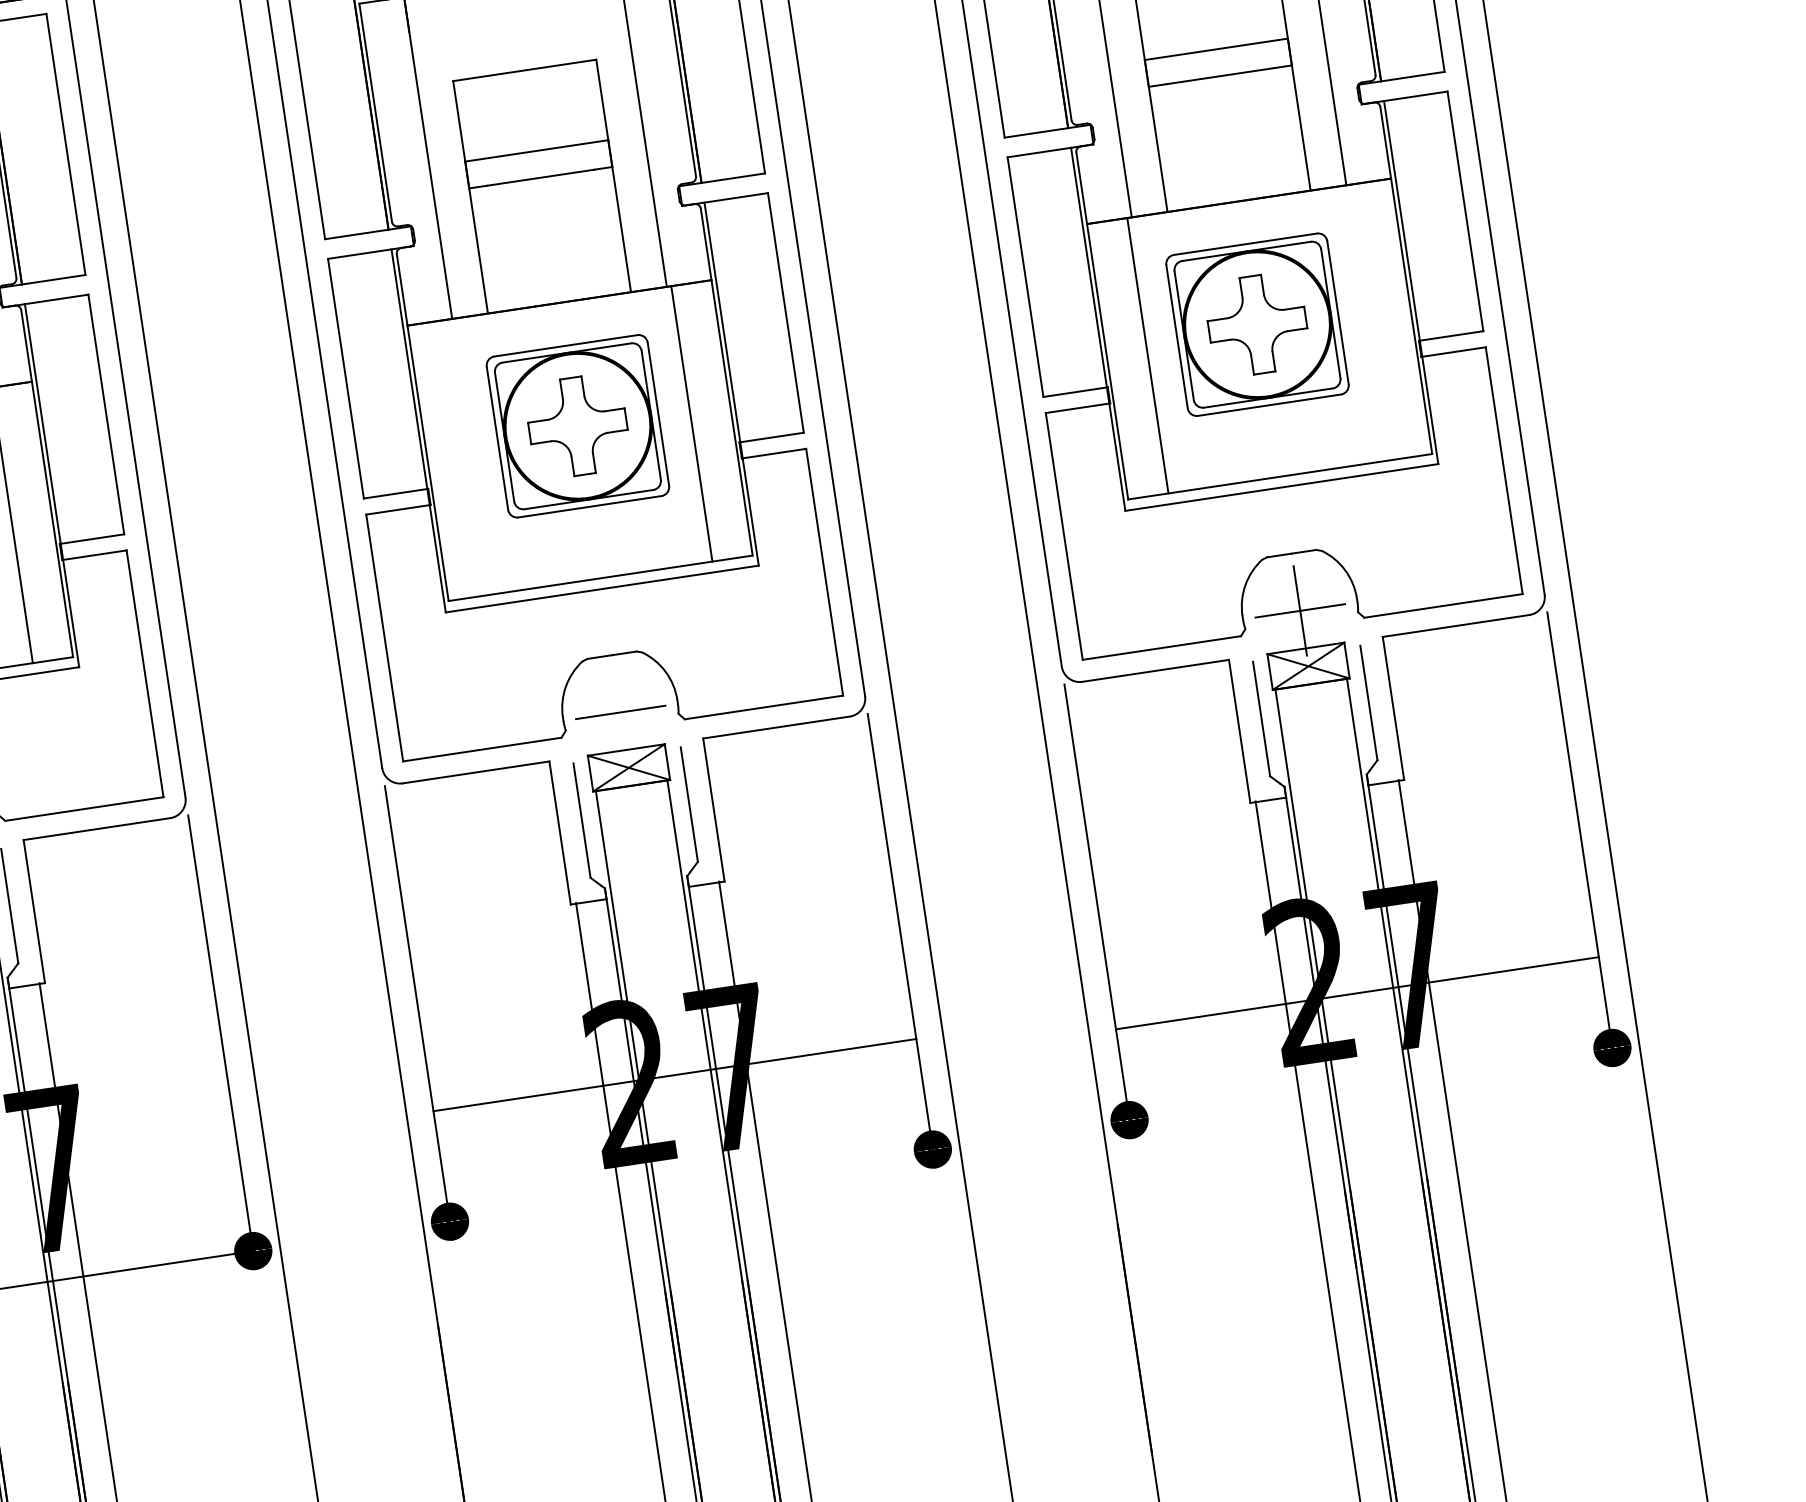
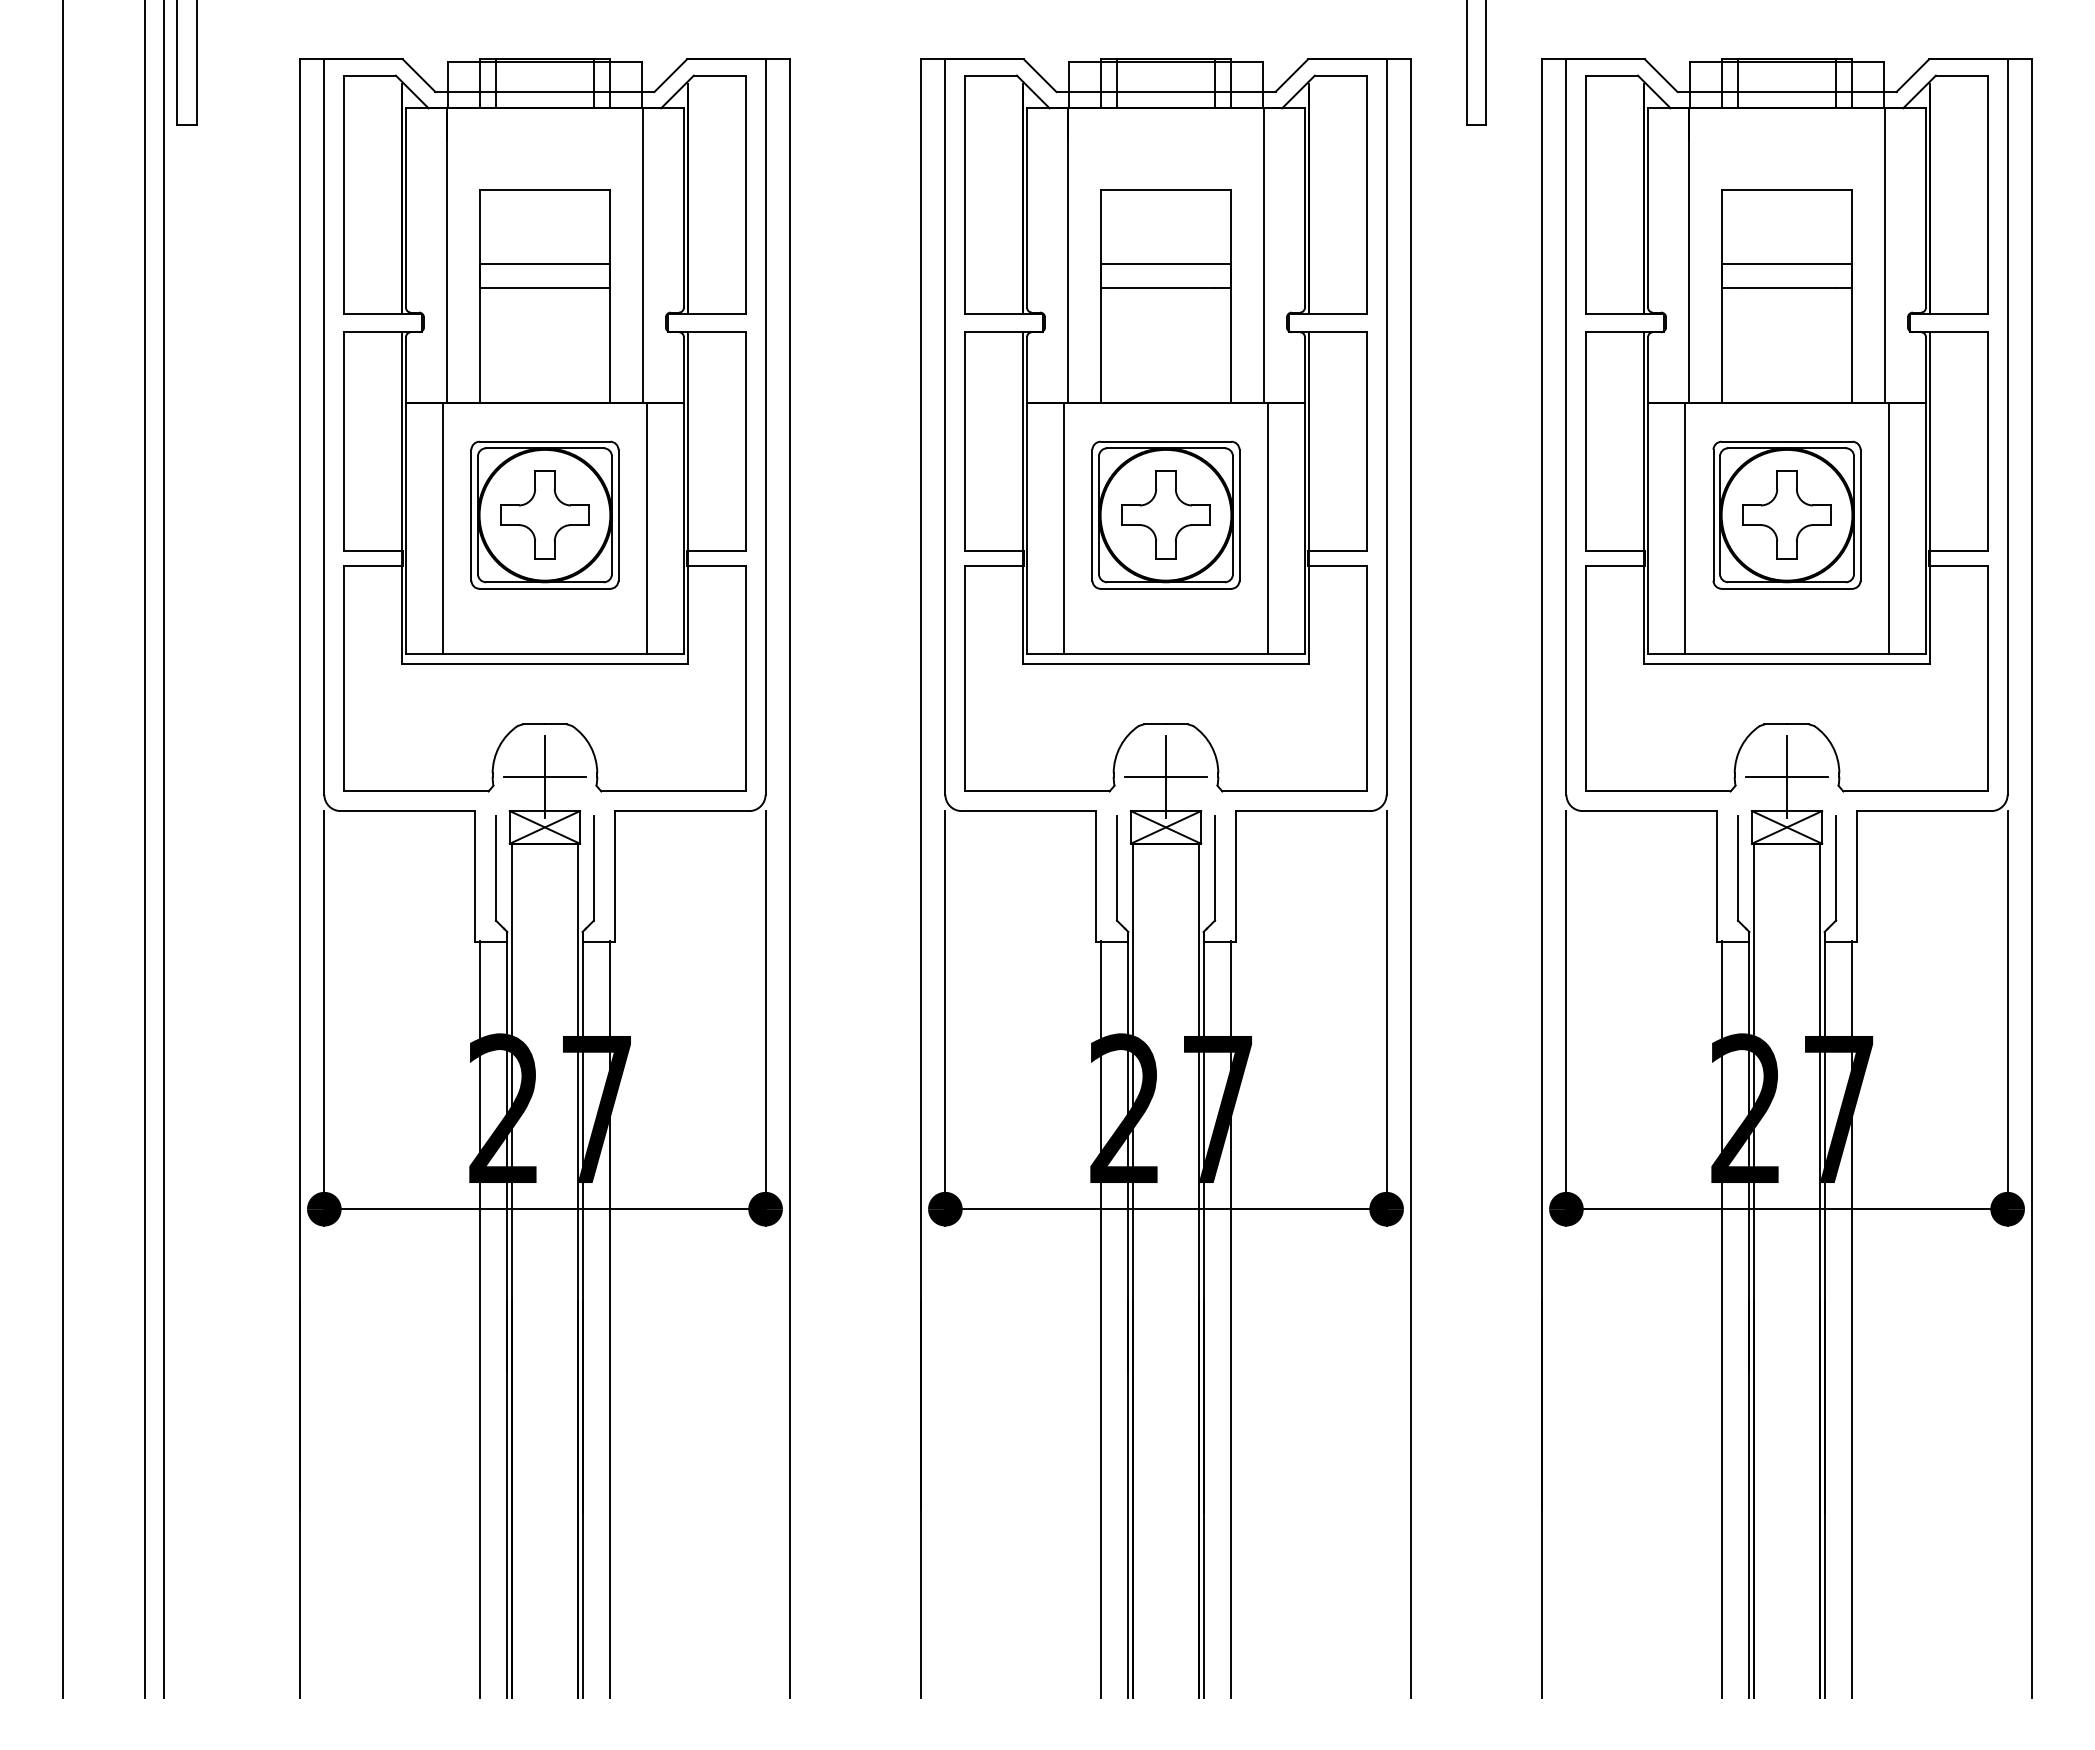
line: (1371, 322) -> (1889, 528), added
line: (467, 457) -> (1063, 528), added
line: (621, 712) -> (1166, 776), added
line: (1356, 993) -> (1786, 1209), moved
line: (674, 1075) -> (1165, 1209), moved

